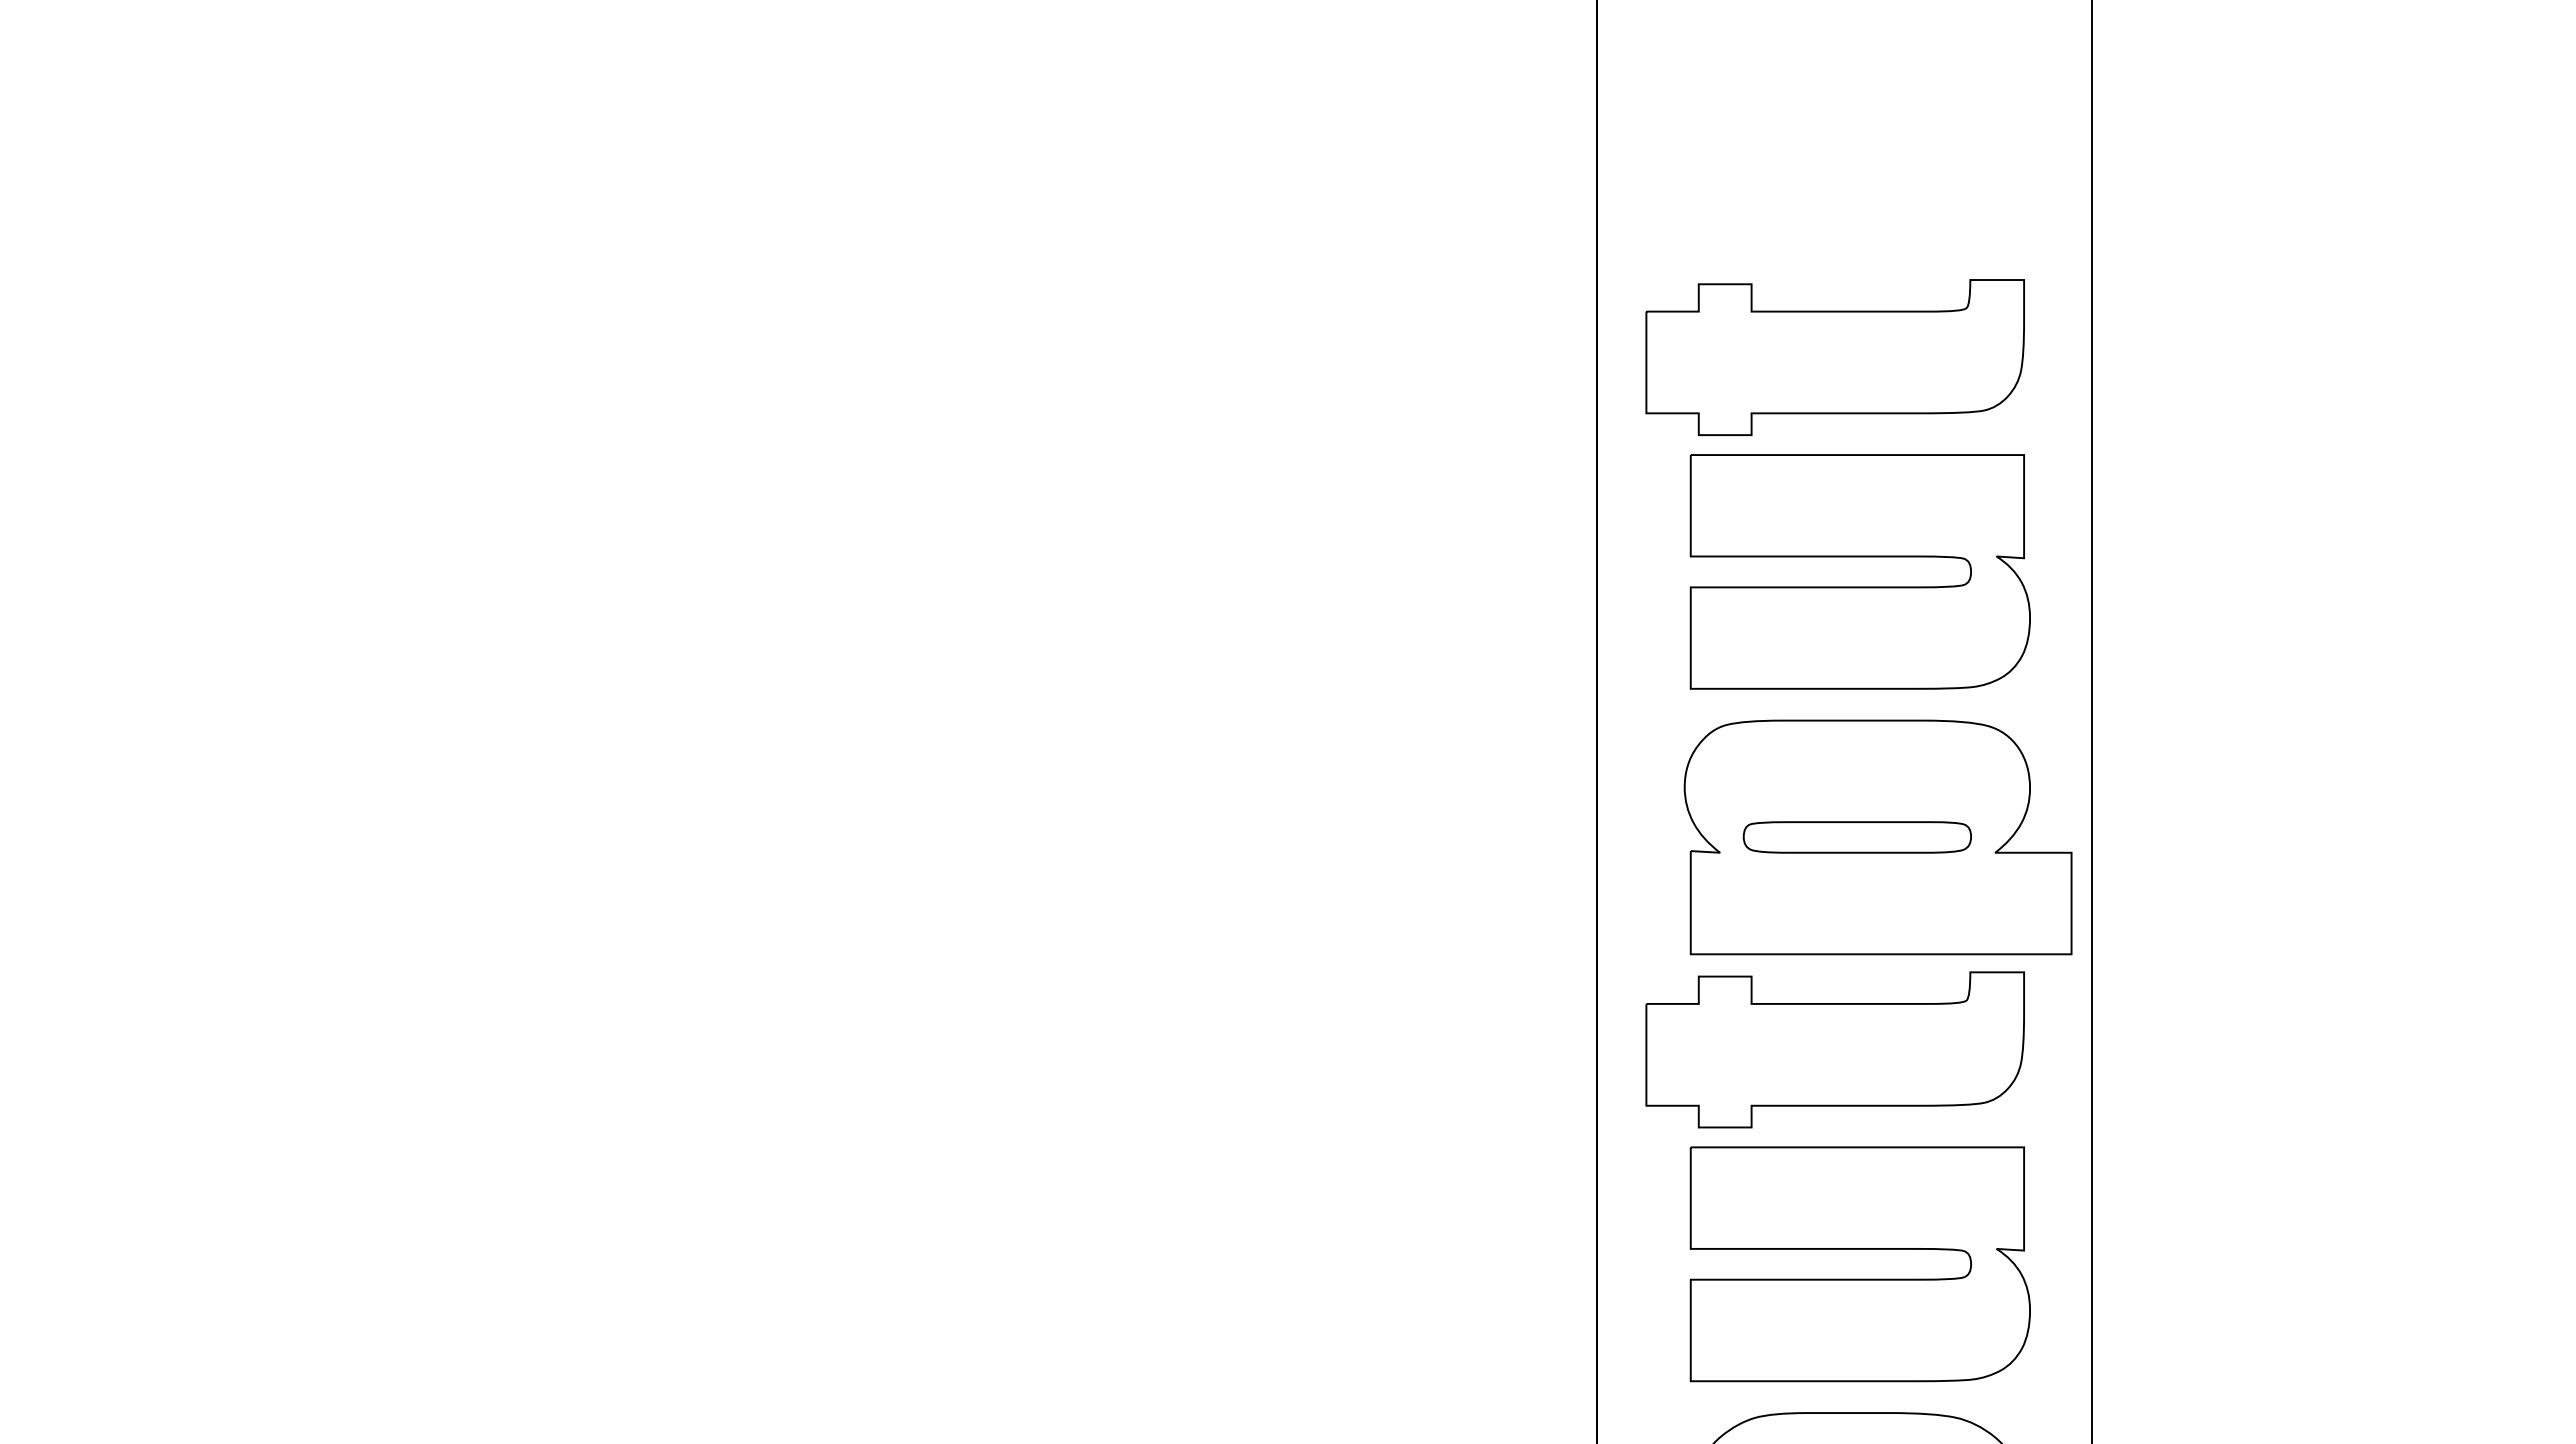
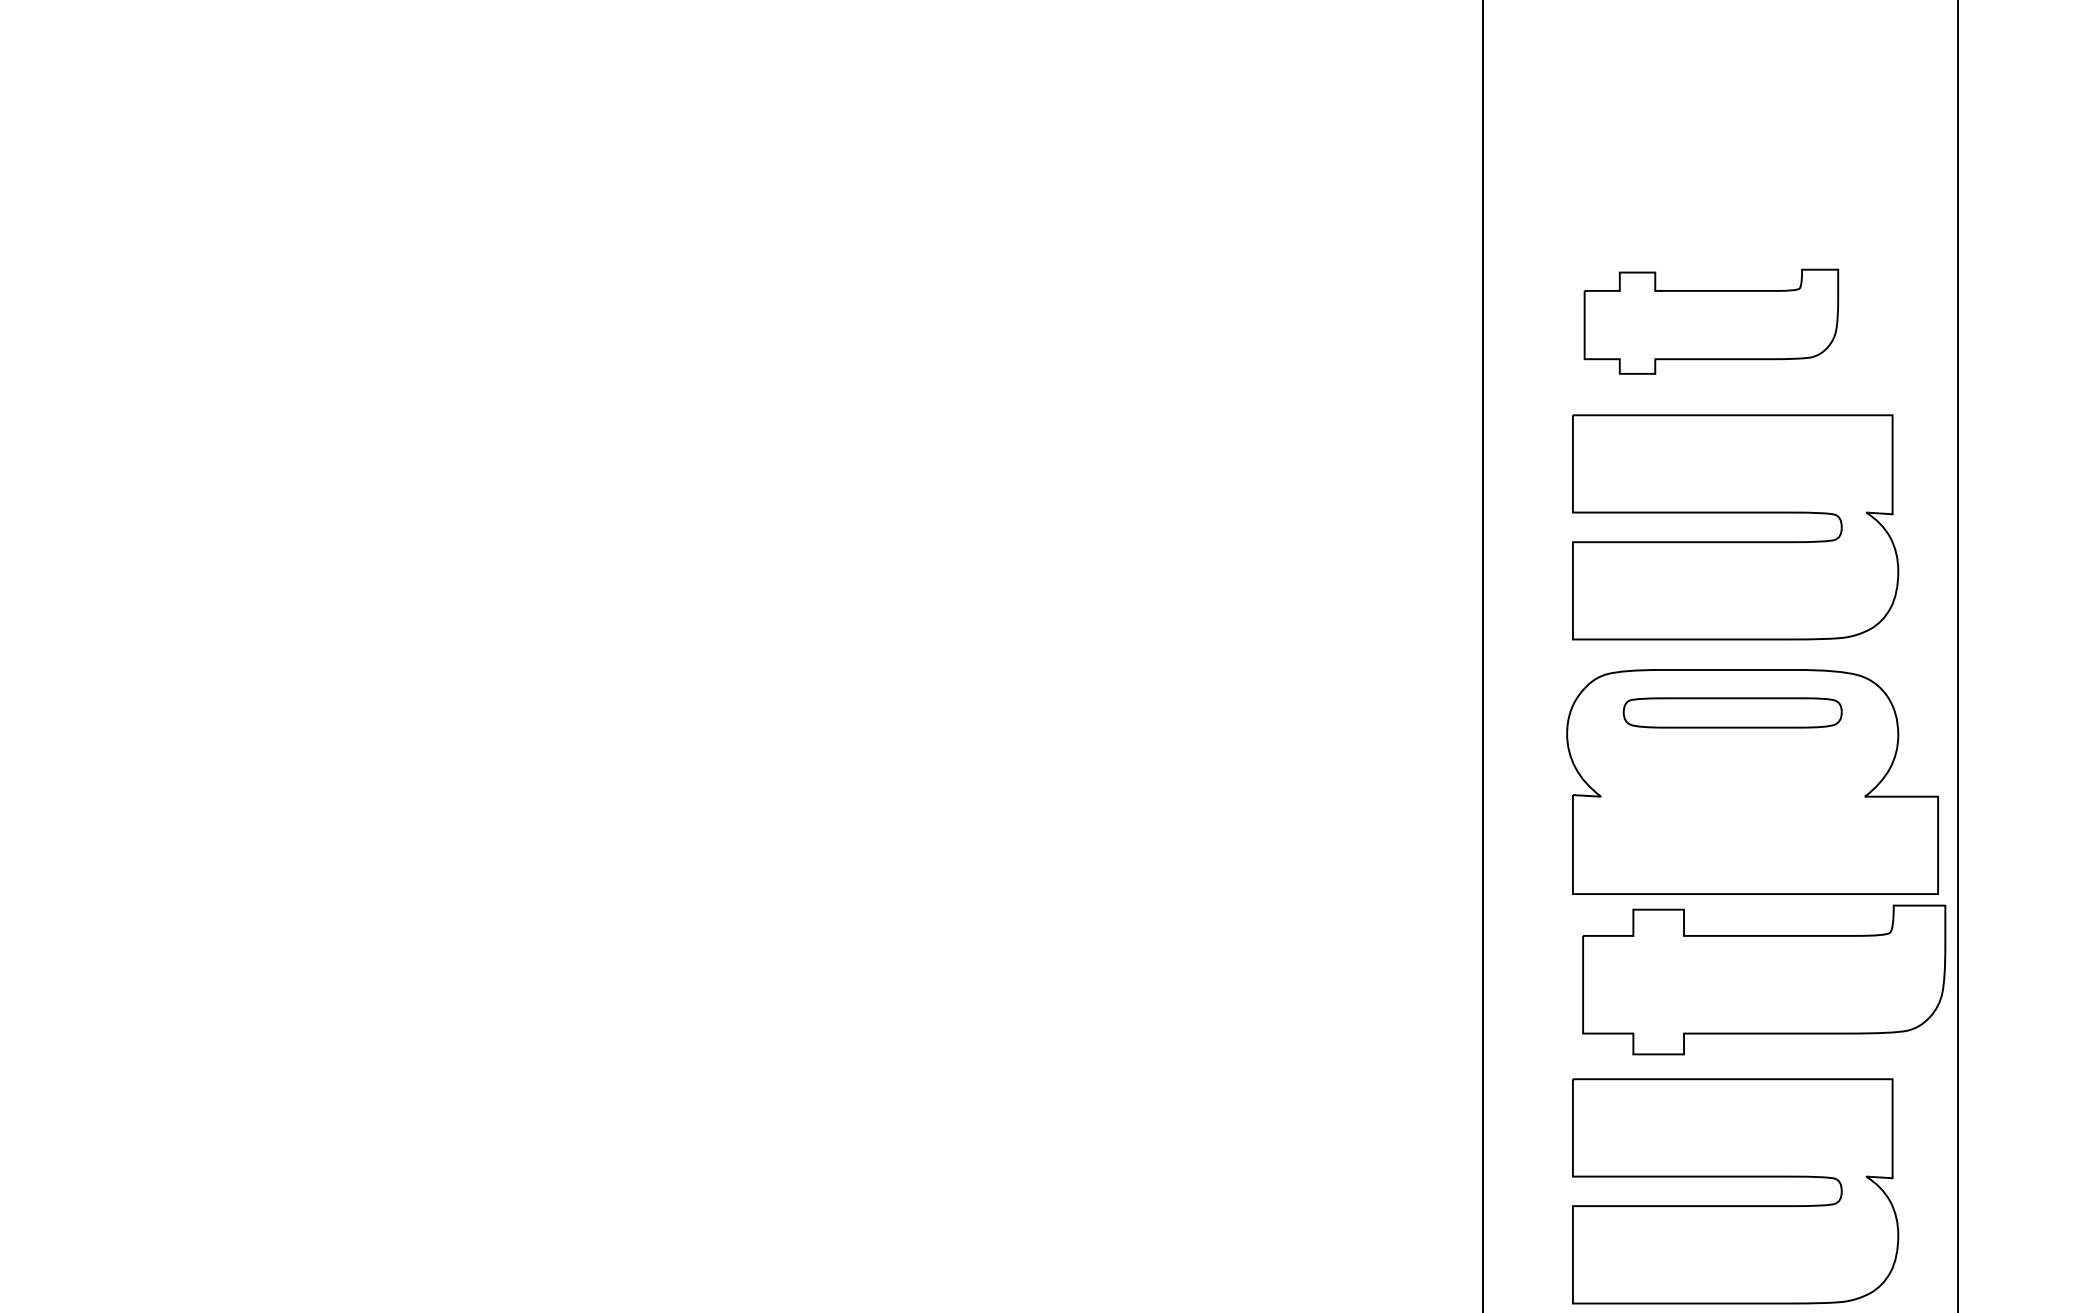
part: (1834, 357) -> (1710, 321), size x0.7
part: (1856, 837) -> (1731, 713), moved
part: (1834, 1049) -> (1763, 979), moved

